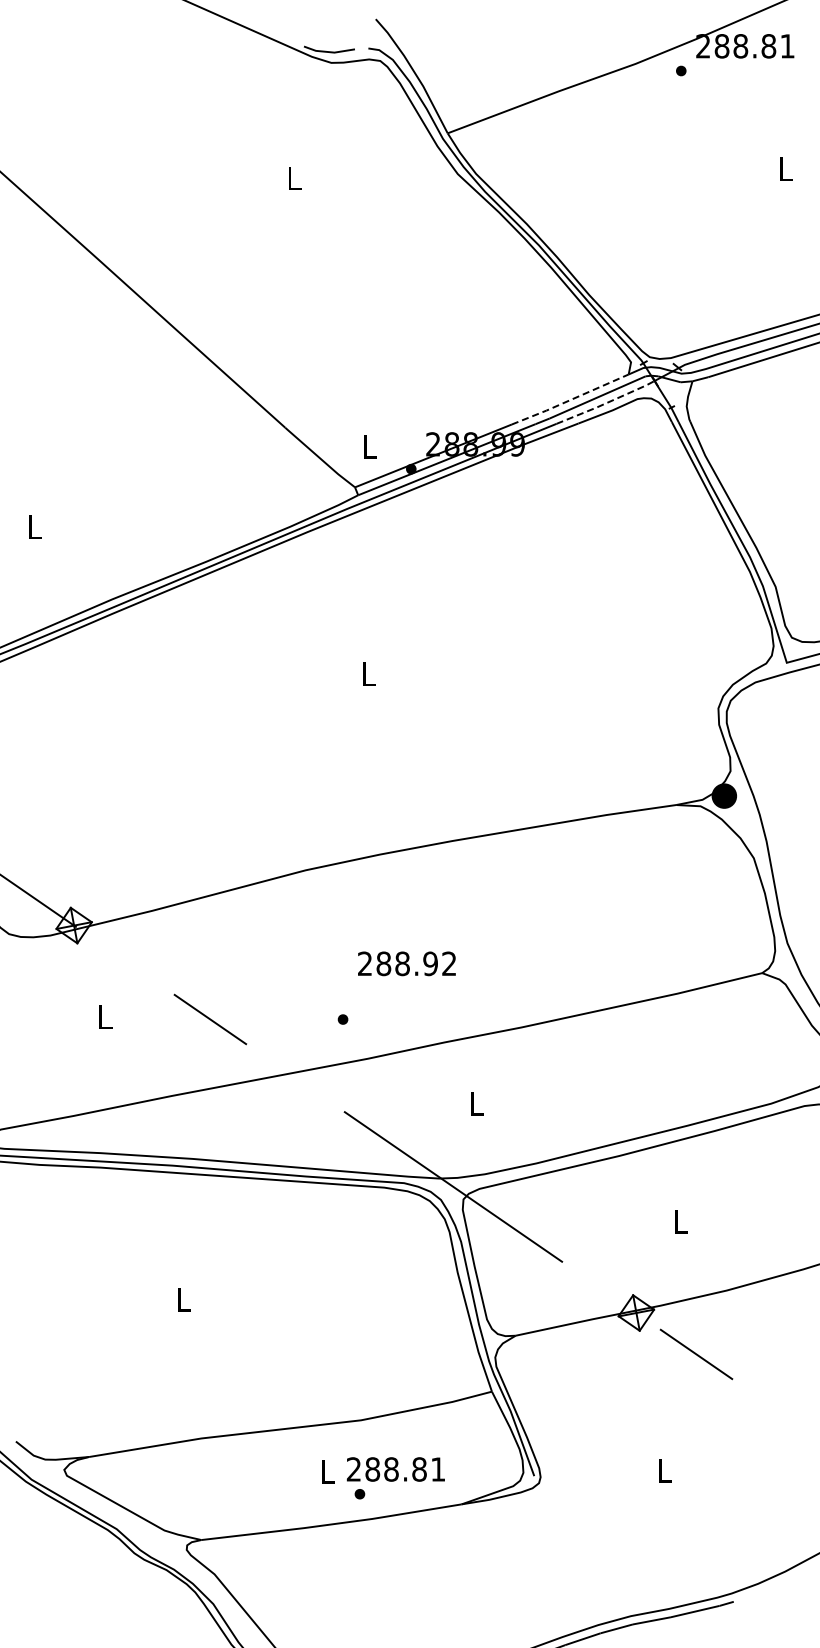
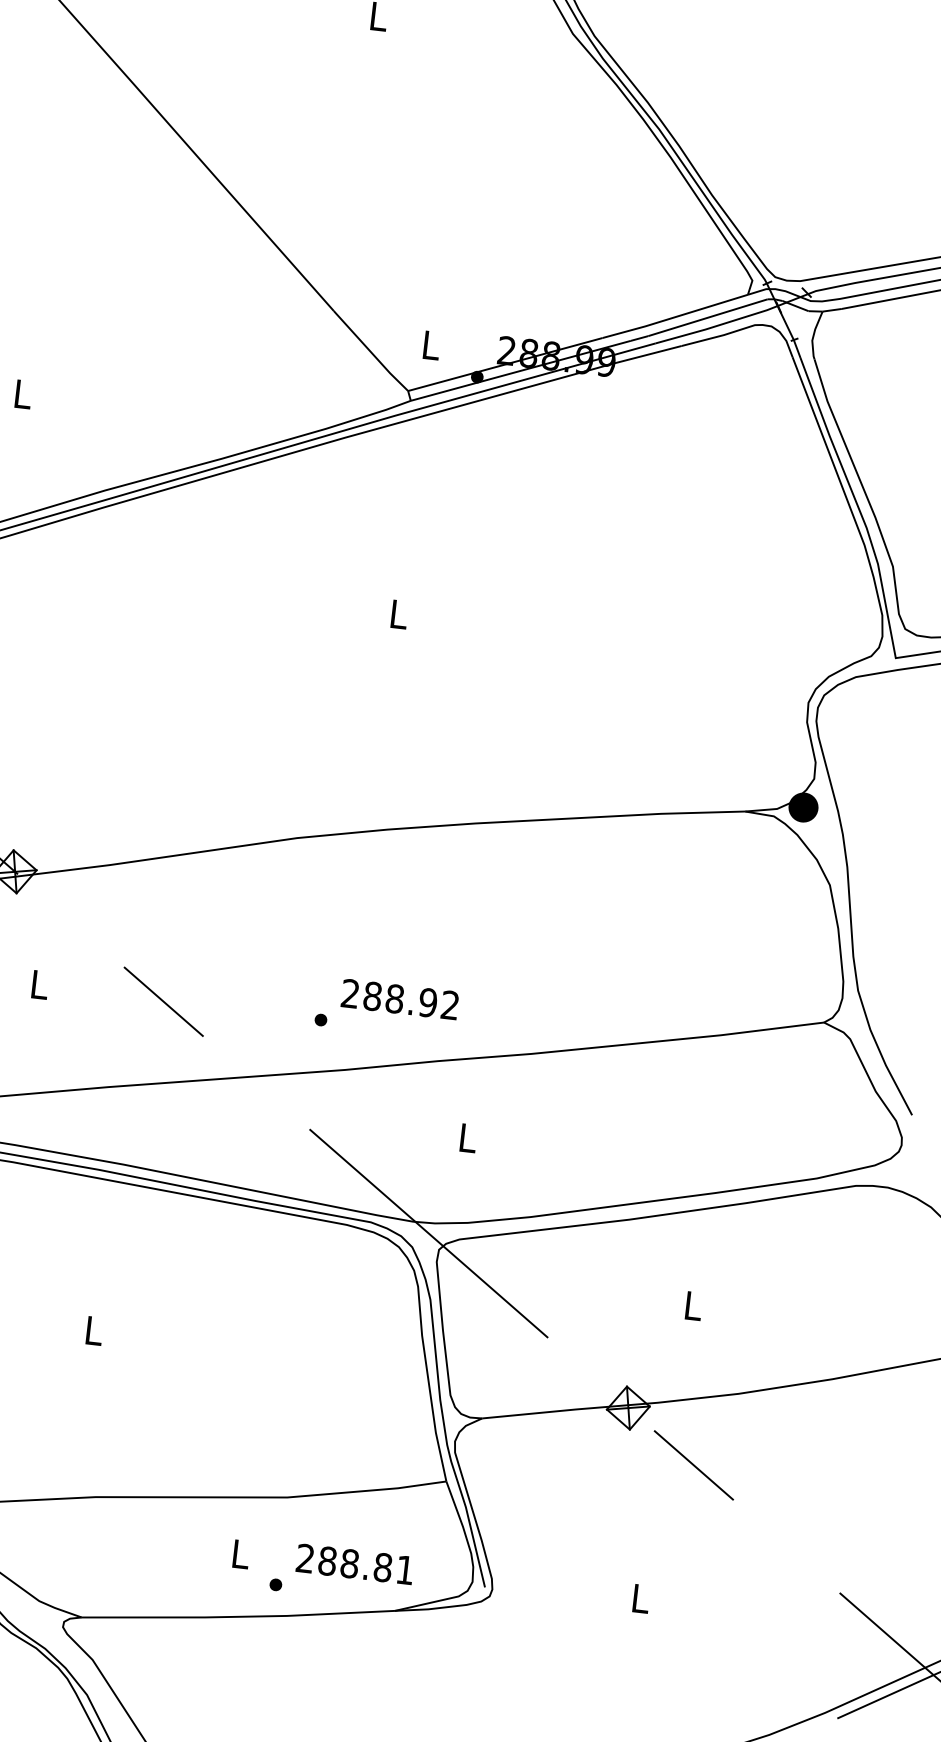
line: (570, 400) -> (675, 317), dashed -> solid
line: (606, 403) -> (717, 326), dashed -> solid
text: (406, 963) -> (399, 999), moved
text: (395, 1469) -> (354, 1564), moved

